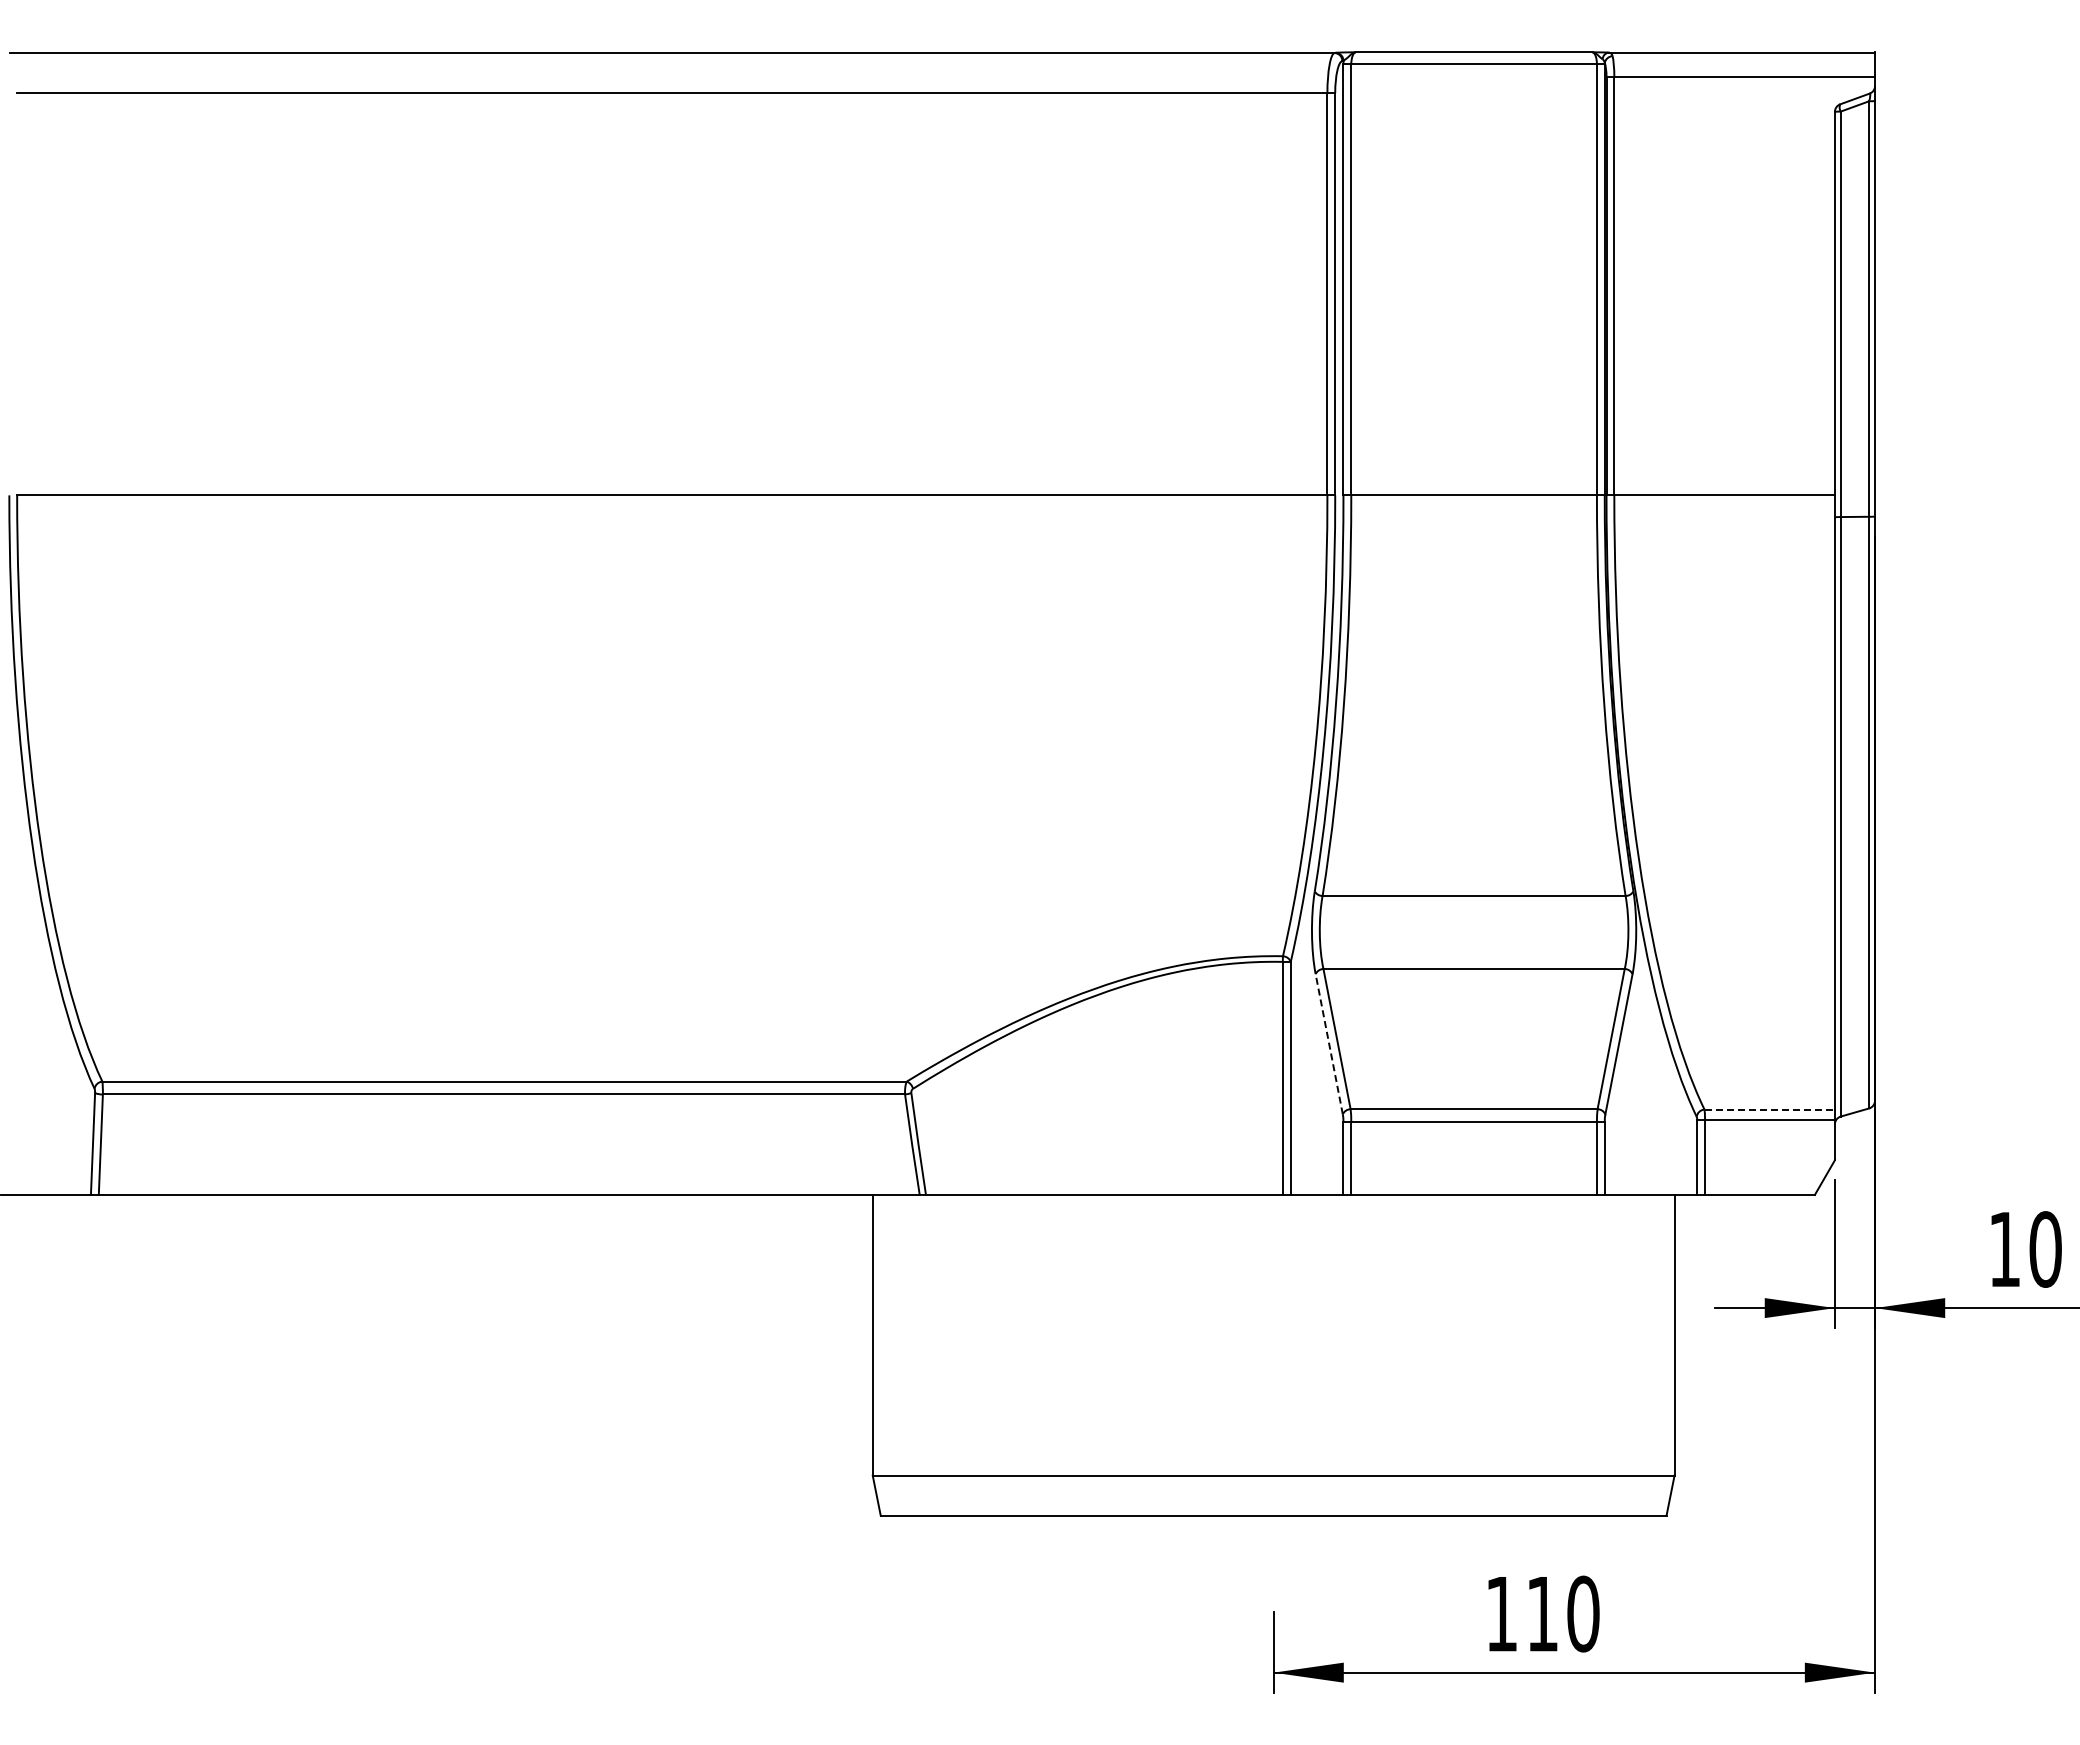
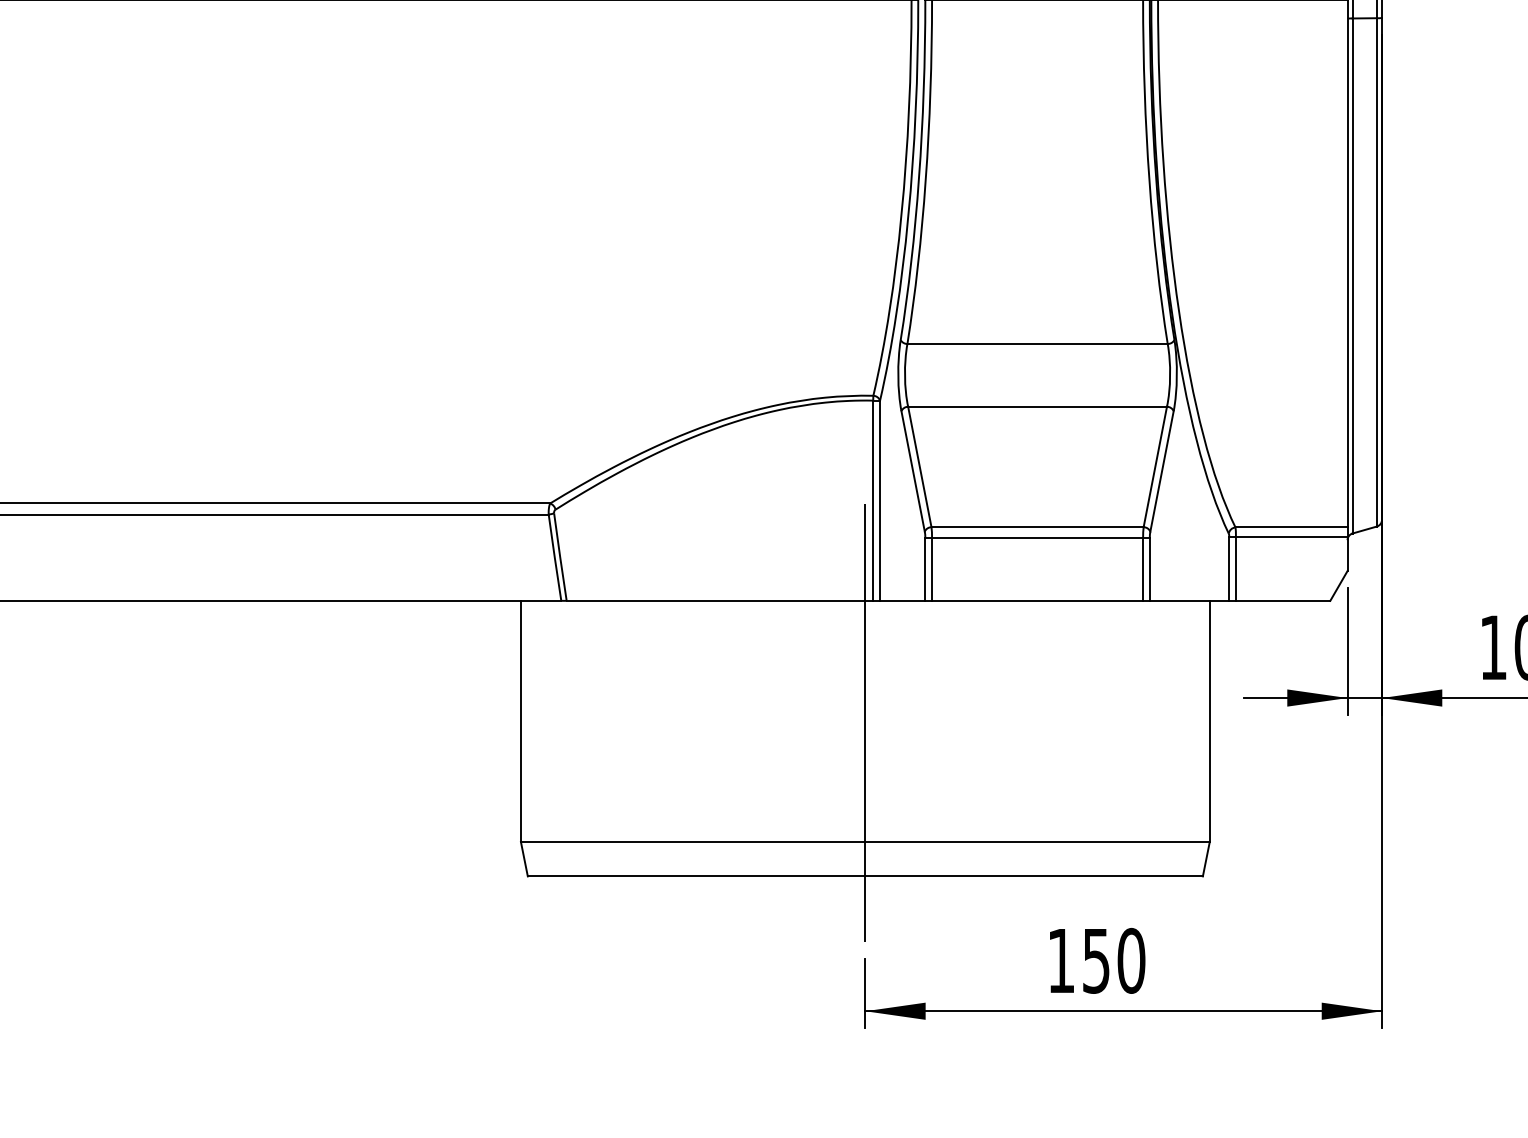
line: (1329, 1043) -> (913, 470), dashed -> solid
line: (1770, 1109) -> (1292, 527), dashed -> solid
line: (1273, 1312) -> (865, 701), added
text: (1542, 1614) -> (1096, 961), 110 -> 150

